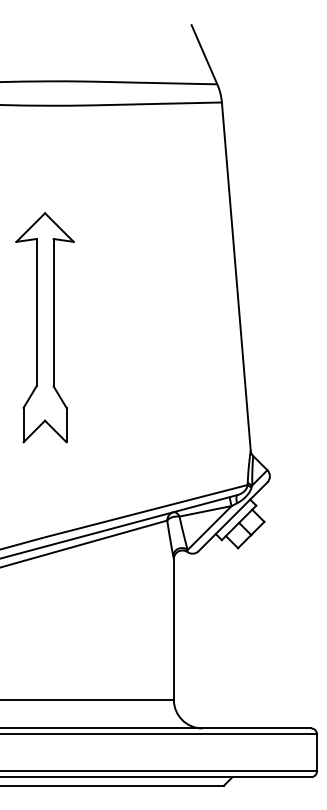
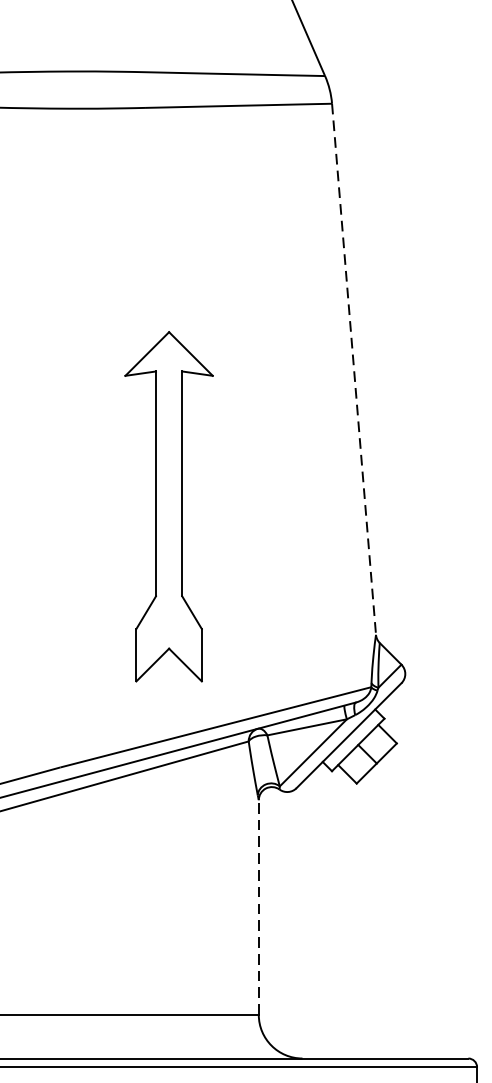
line: (236, 276) -> (354, 369), solid -> dashed
part: (44, 327) -> (168, 506), moved
line: (173, 628) -> (258, 906), solid -> dashed

